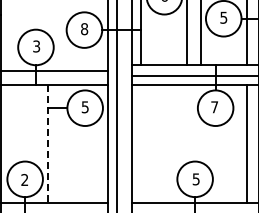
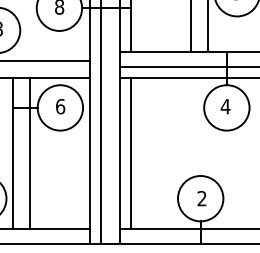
text: (84, 107) -> (59, 107), 5 -> 6
text: (214, 107) -> (225, 107), 7 -> 4
line: (61, 143) -> (30, 152), added
line: (140, 143) -> (130, 152), added
line: (48, 144) -> (13, 154), dashed -> solid
text: (195, 179) -> (201, 198), 5 -> 2

